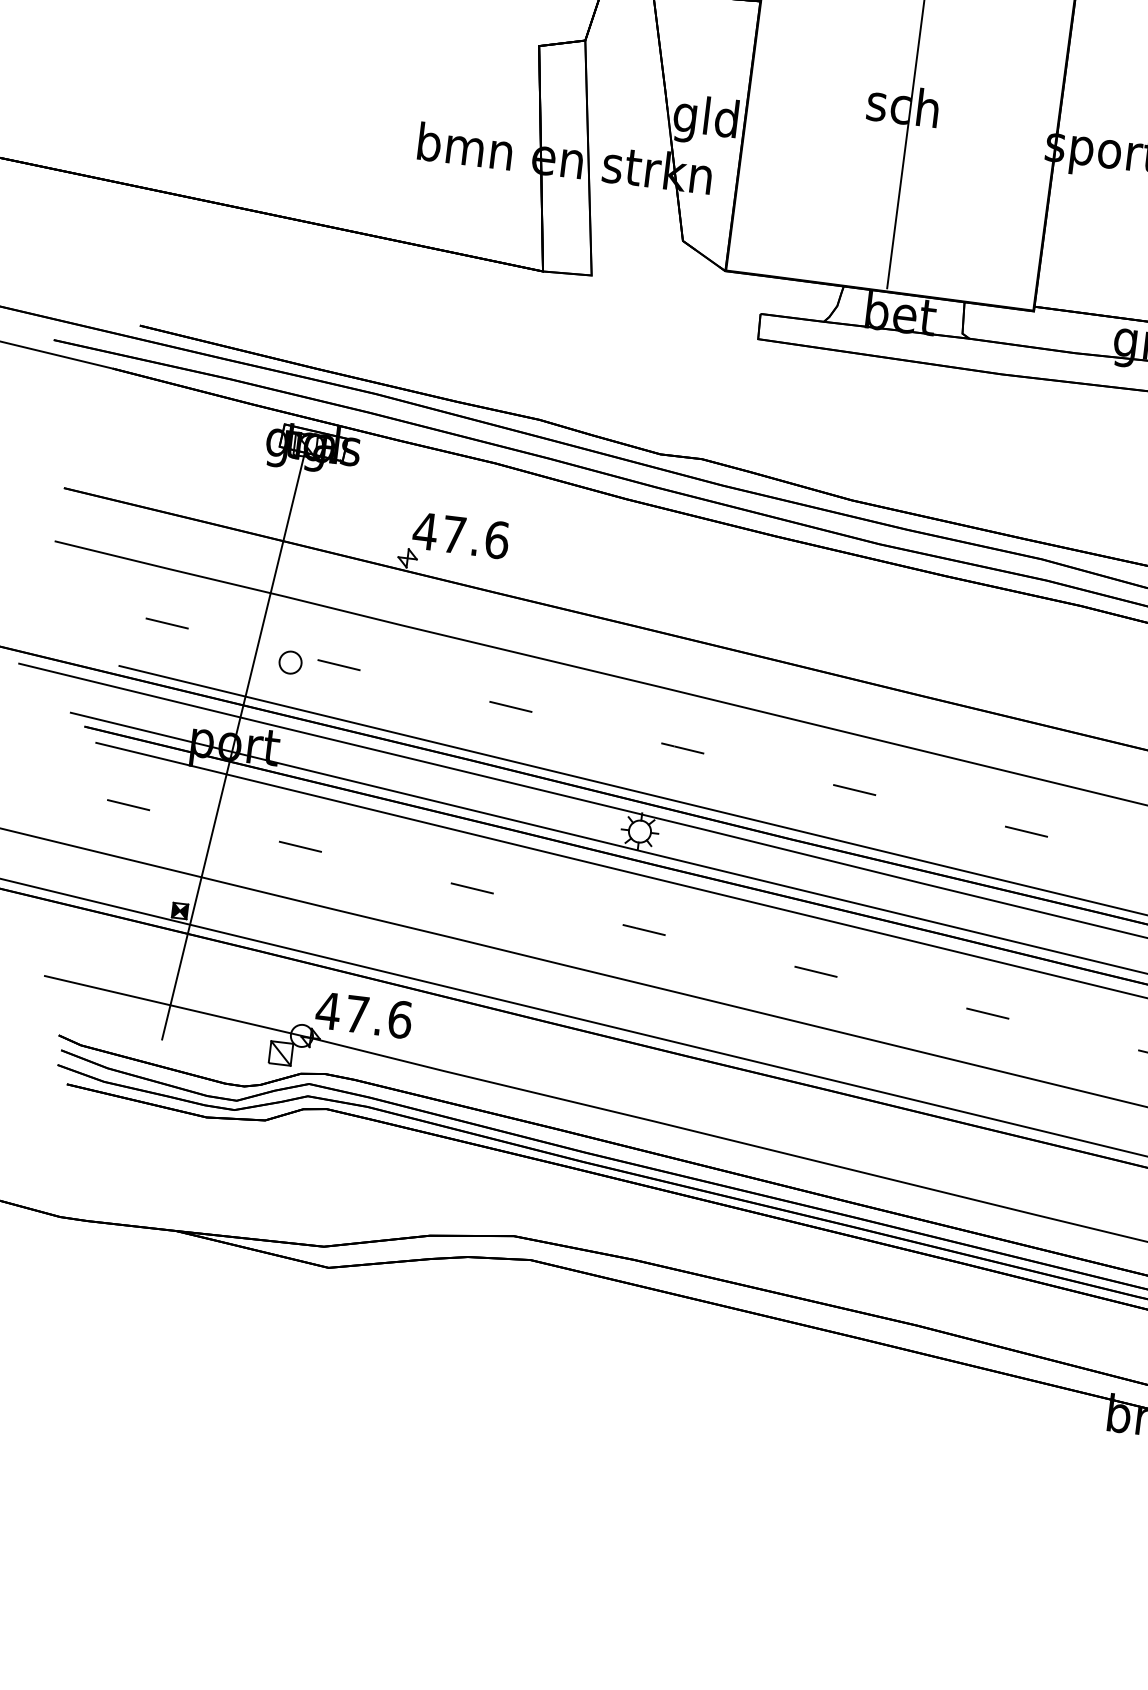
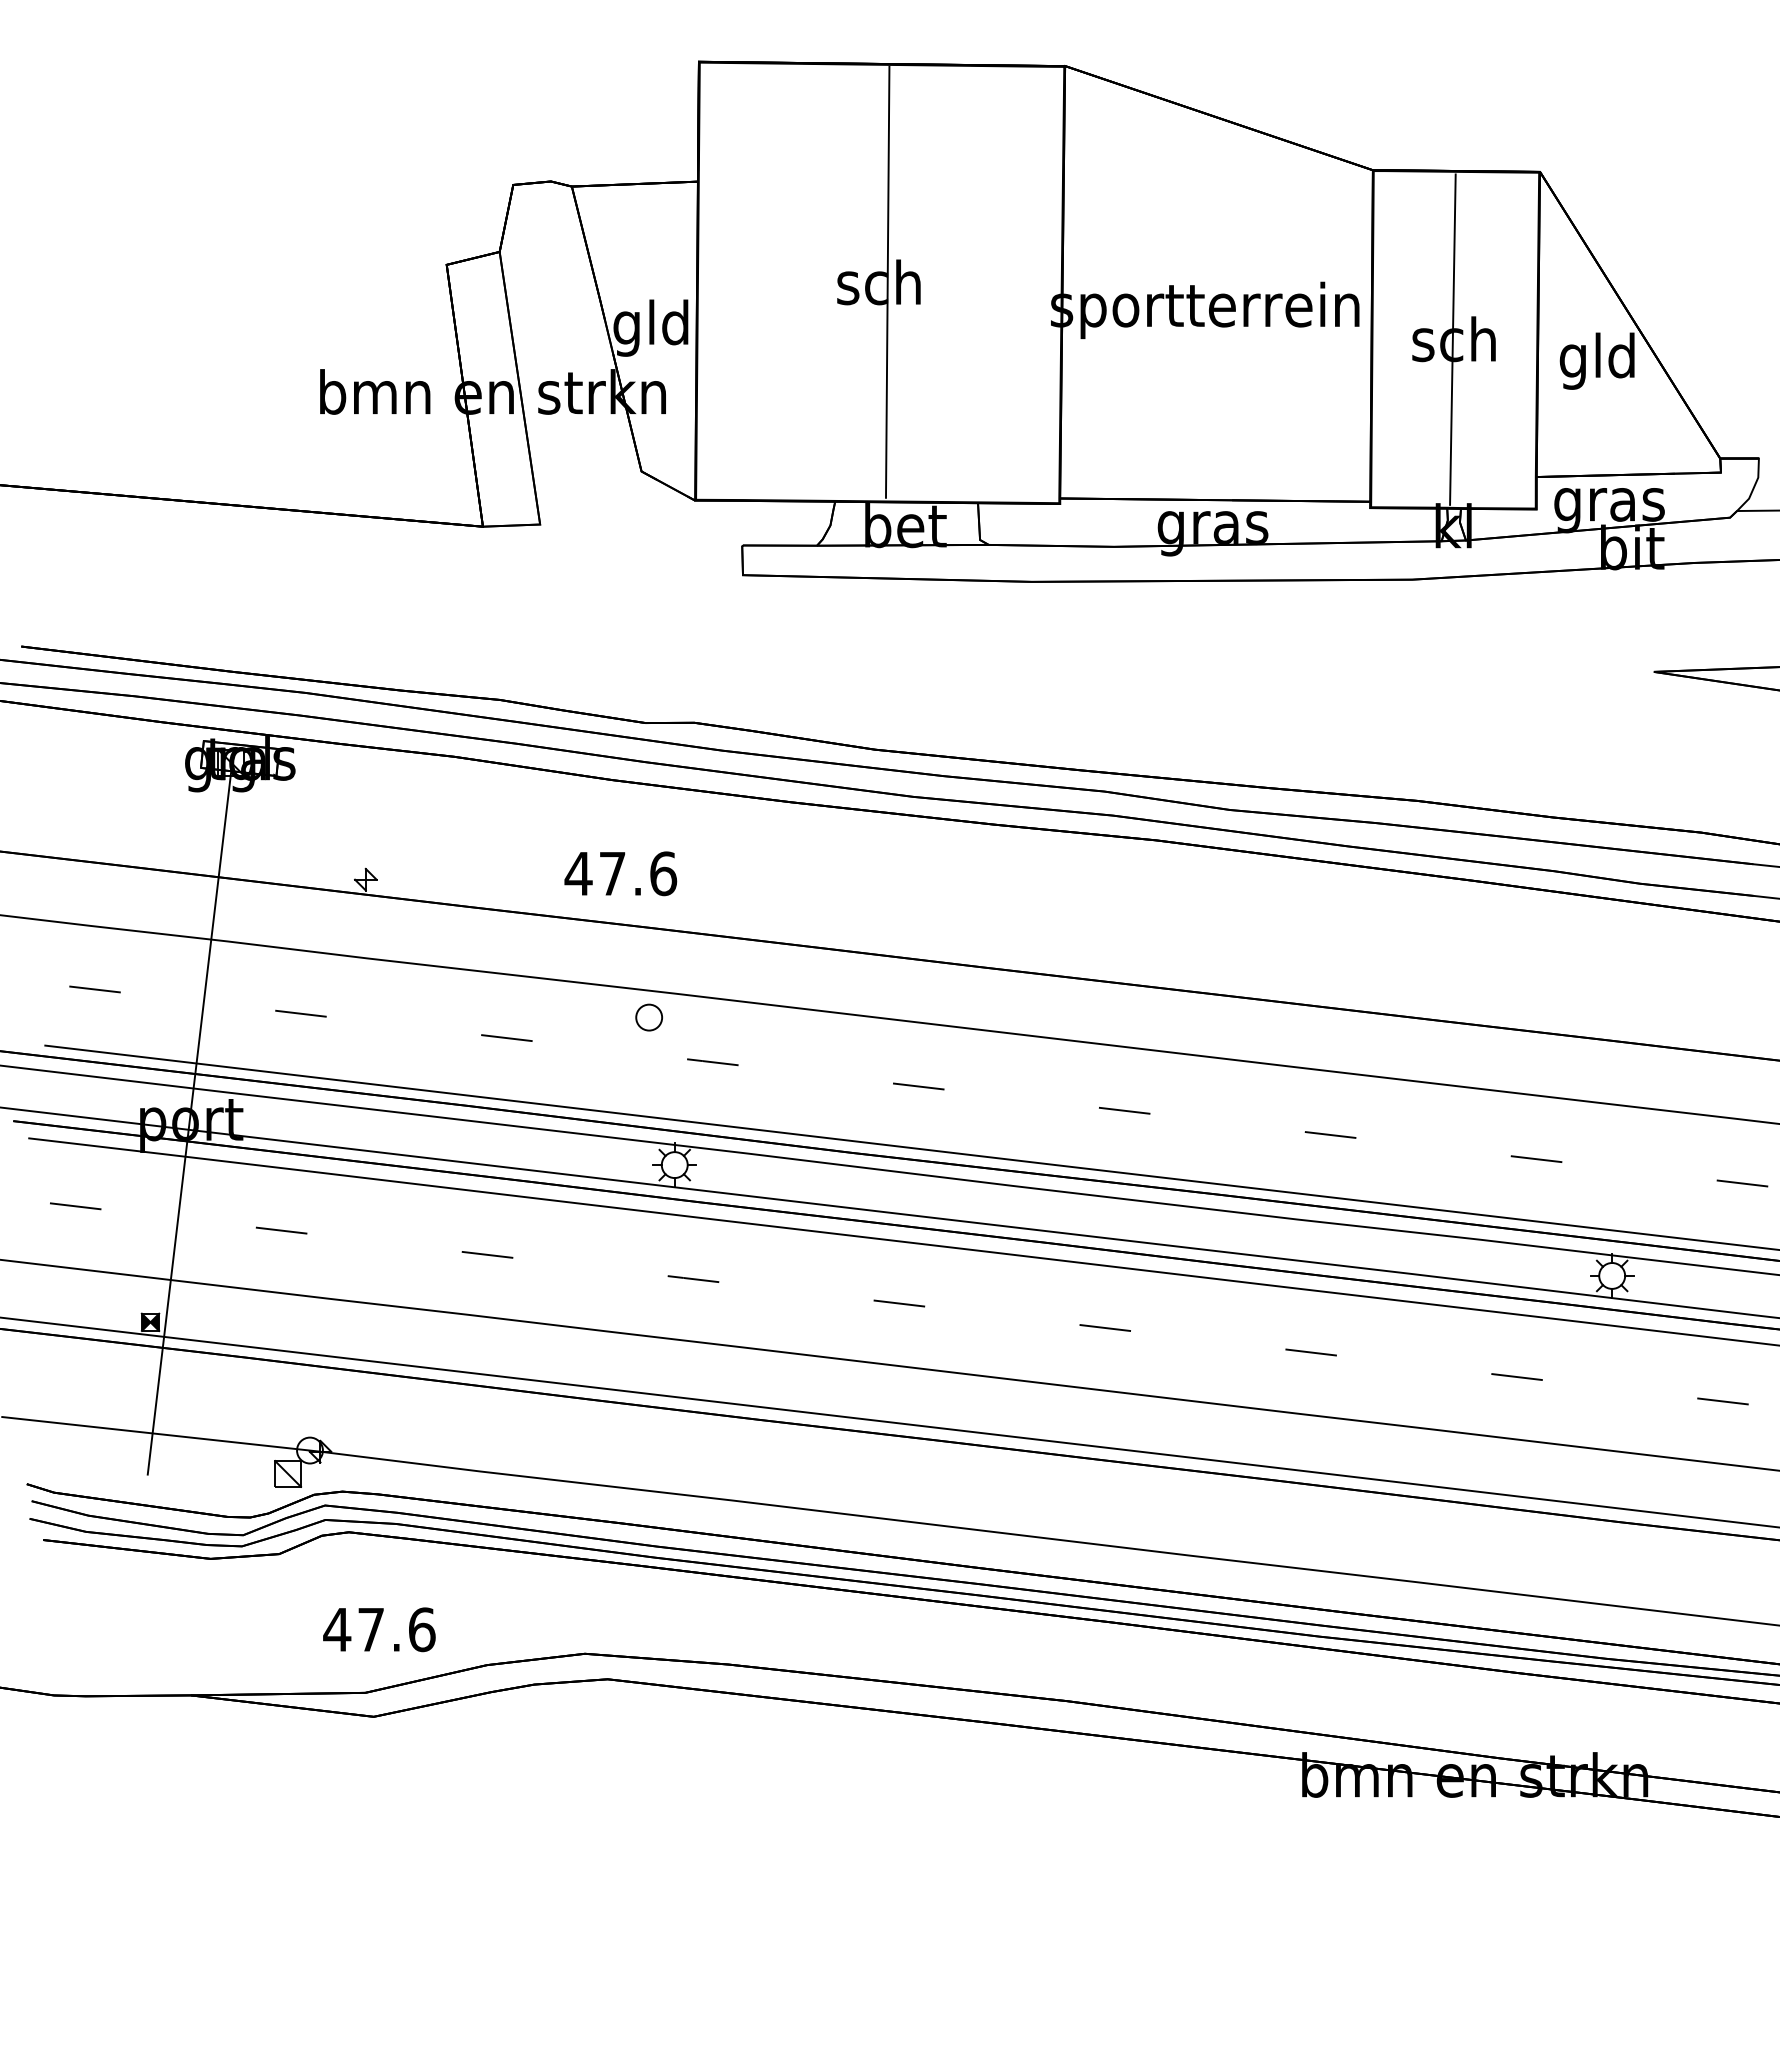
text: (460, 535) -> (620, 873), moved
part: (290, 662) -> (648, 1017), moved
text: (364, 1015) -> (379, 1629), moved

